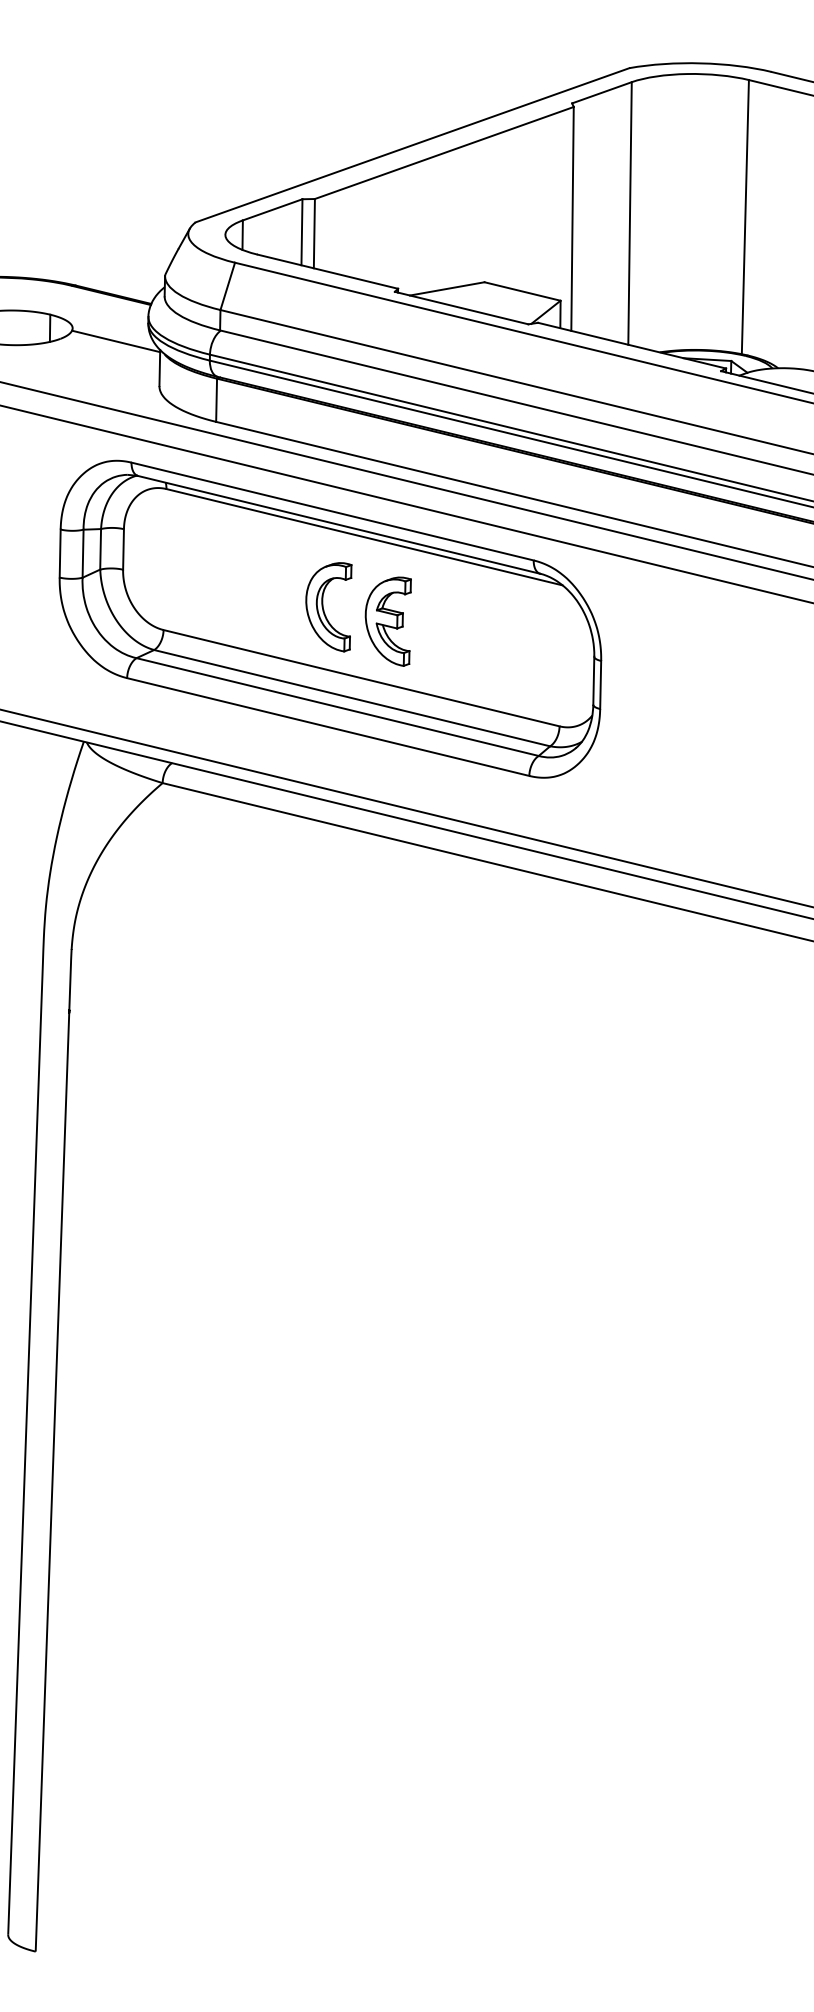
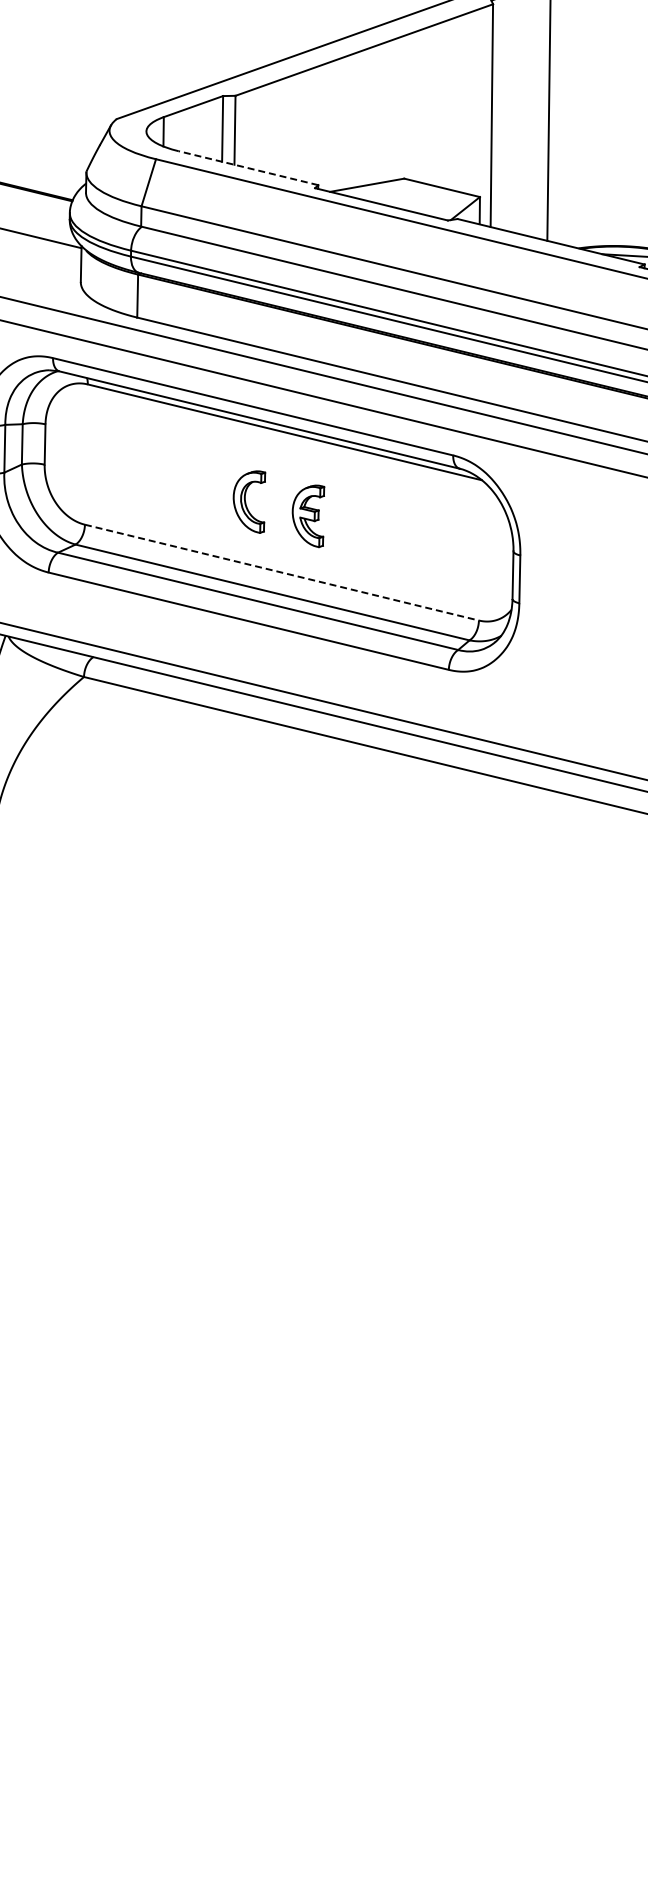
line: (327, 271) -> (248, 167), solid -> dashed
part: (328, 607) -> (249, 502), size x0.7
part: (387, 621) -> (307, 516), size x0.7
line: (361, 678) -> (281, 572), solid -> dashed

